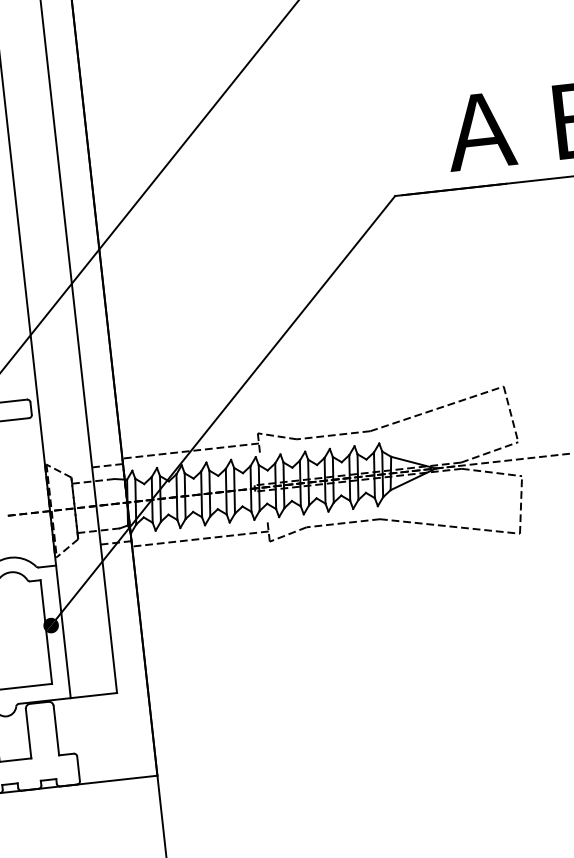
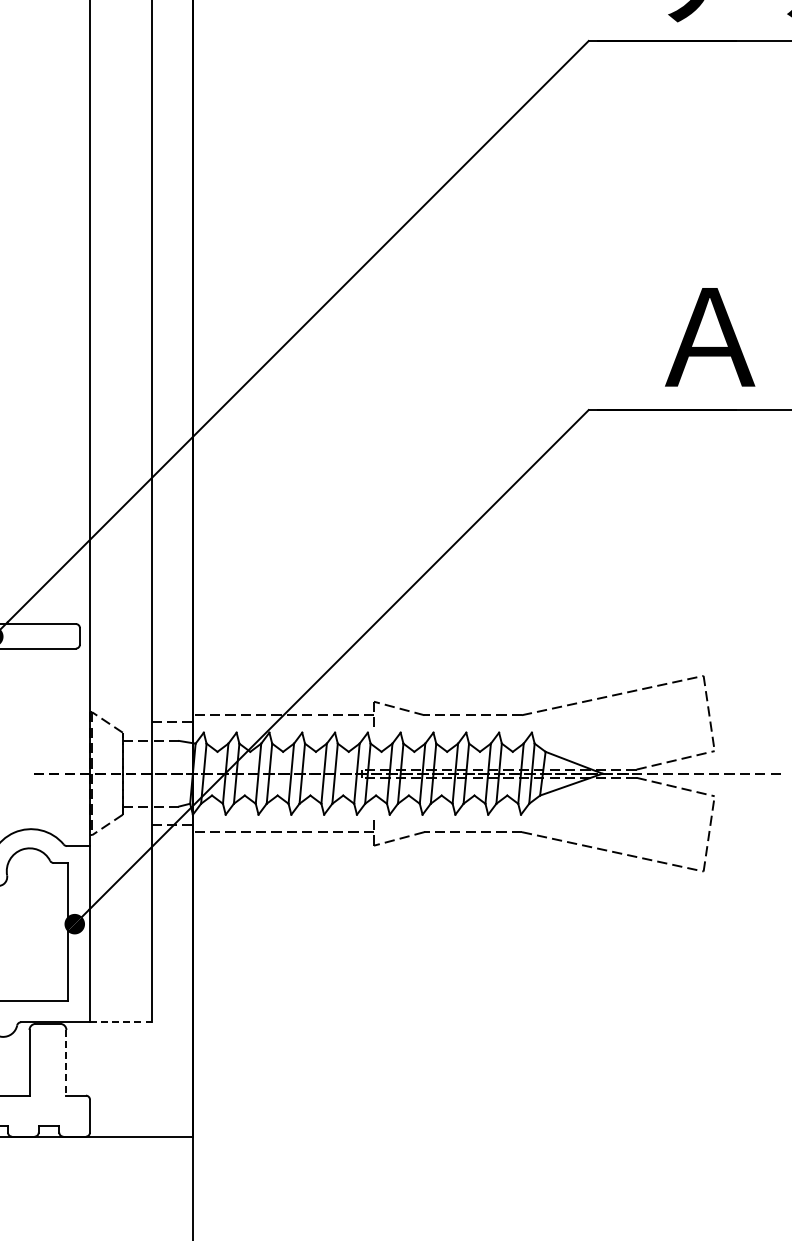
line: (93, 695) -> (120, 1022), solid -> dashed
line: (56, 730) -> (66, 1062), solid -> dashed

